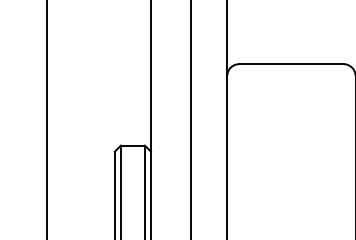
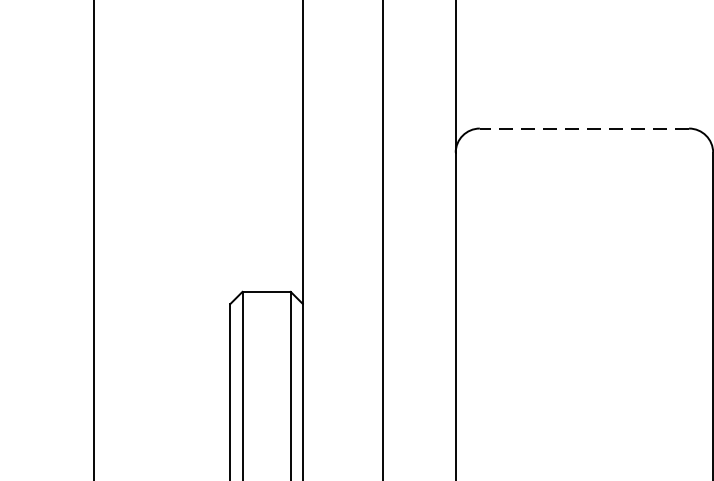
line: (290, 64) -> (582, 129), solid -> dashed

